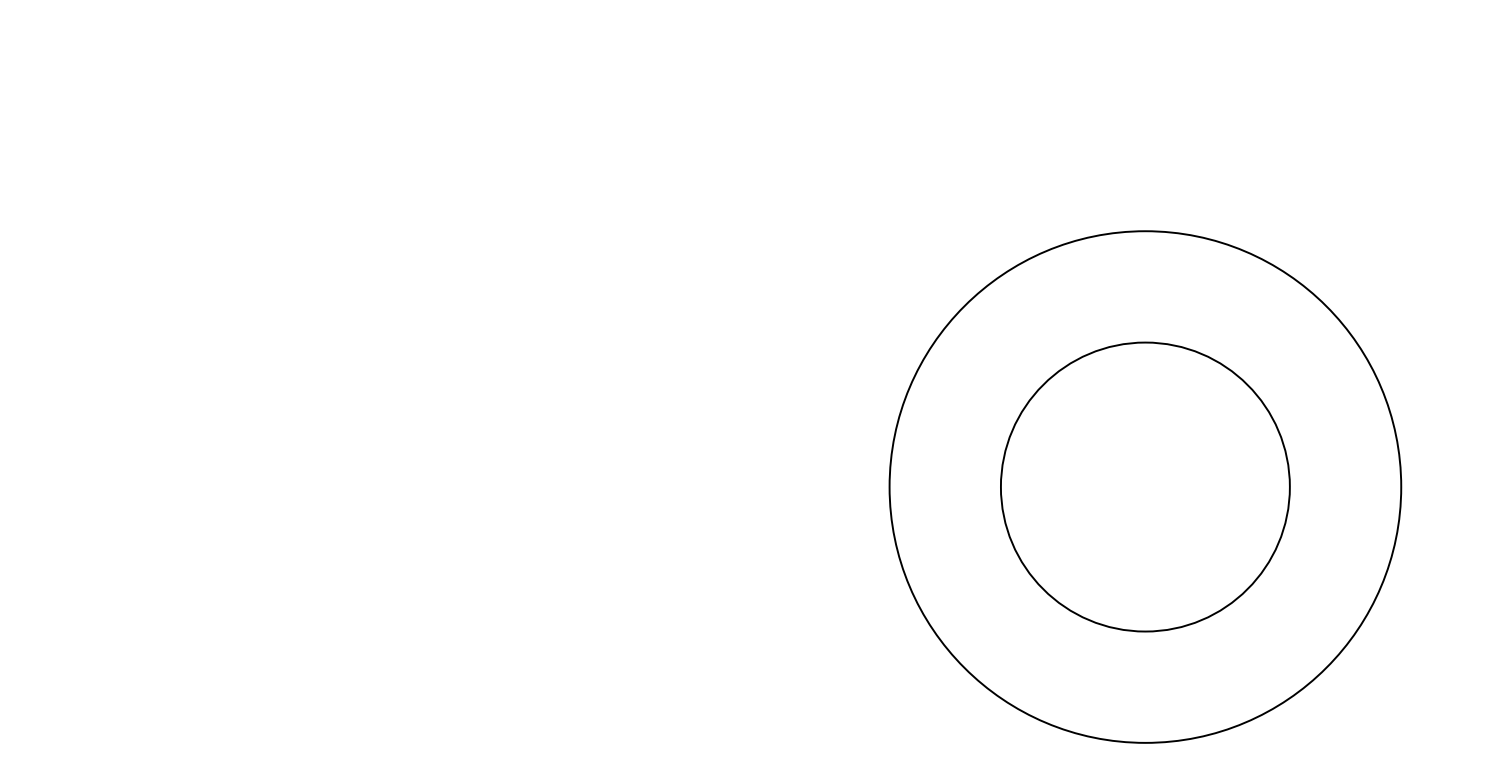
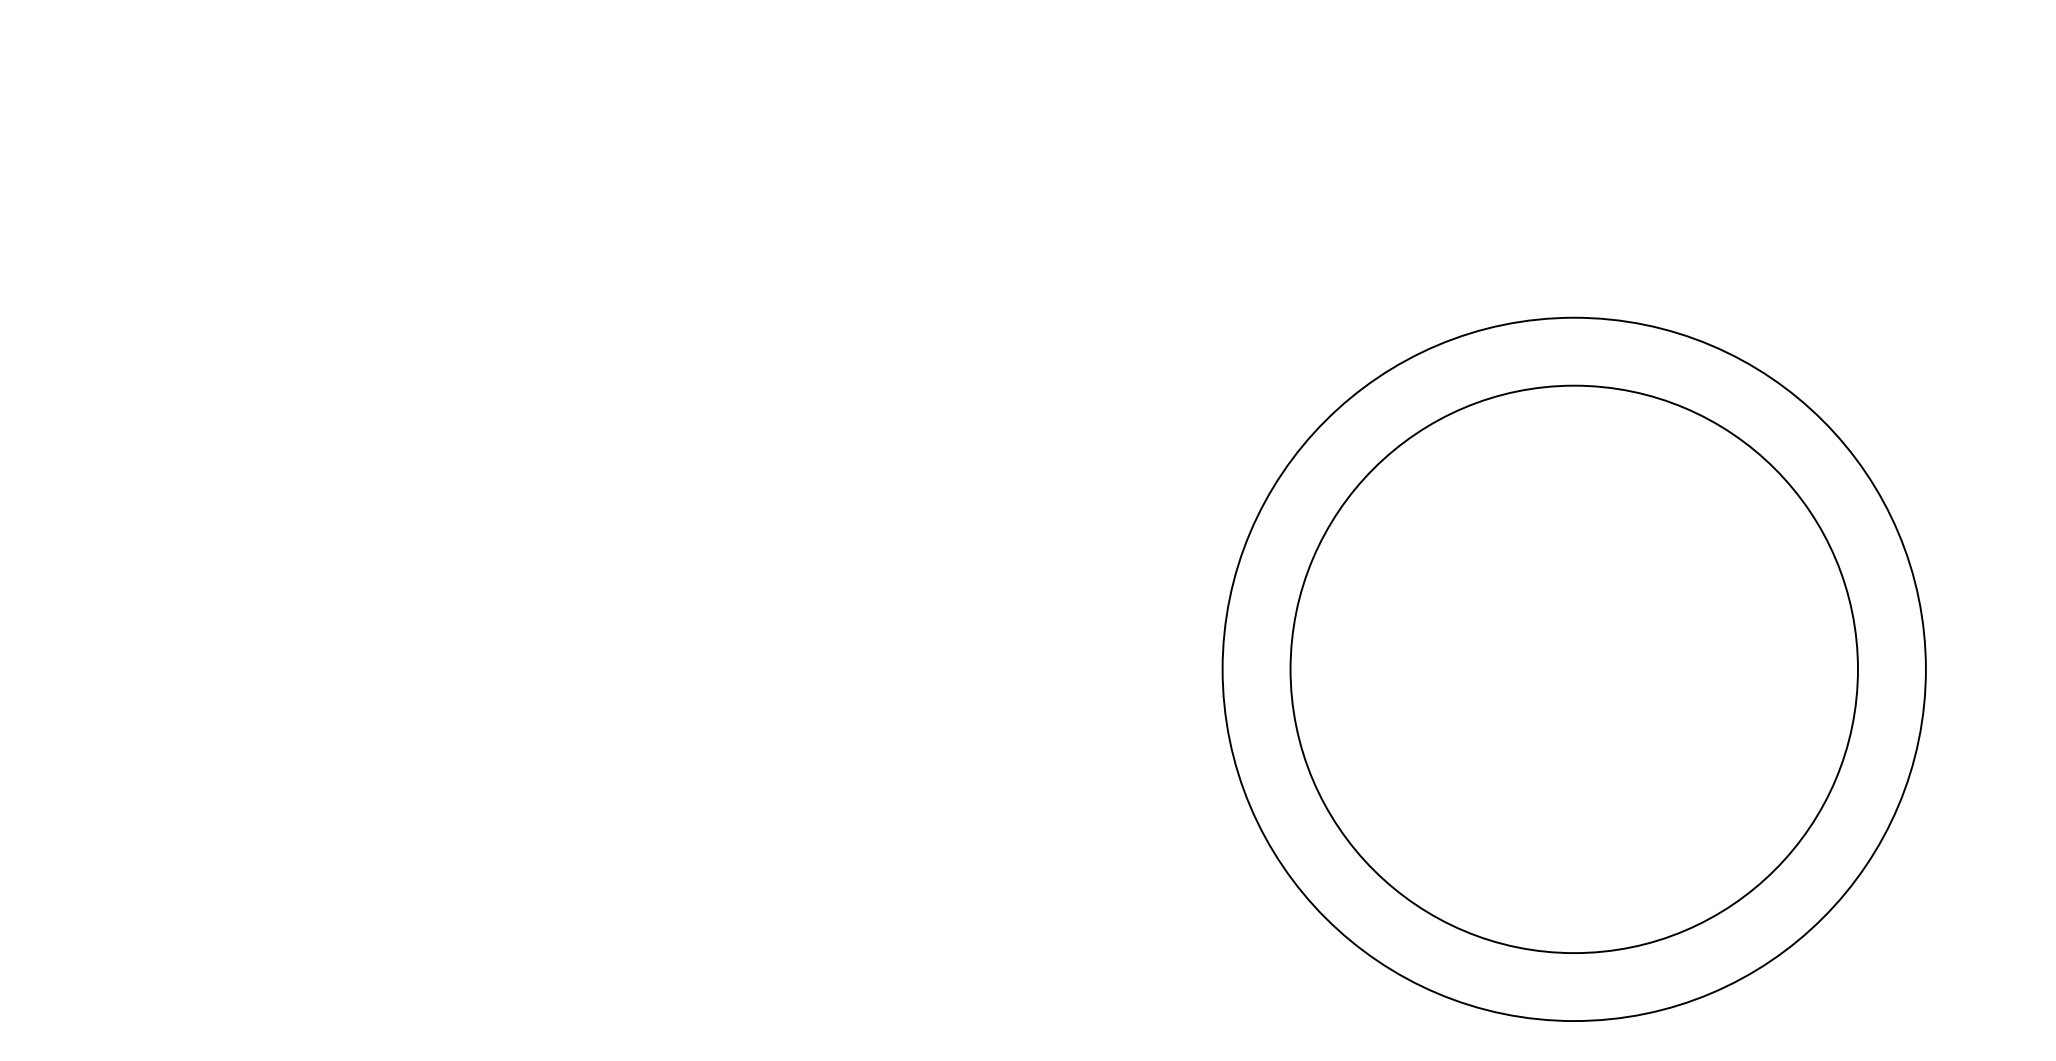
circle: (1144, 487) -> (1573, 669), size x1.43

